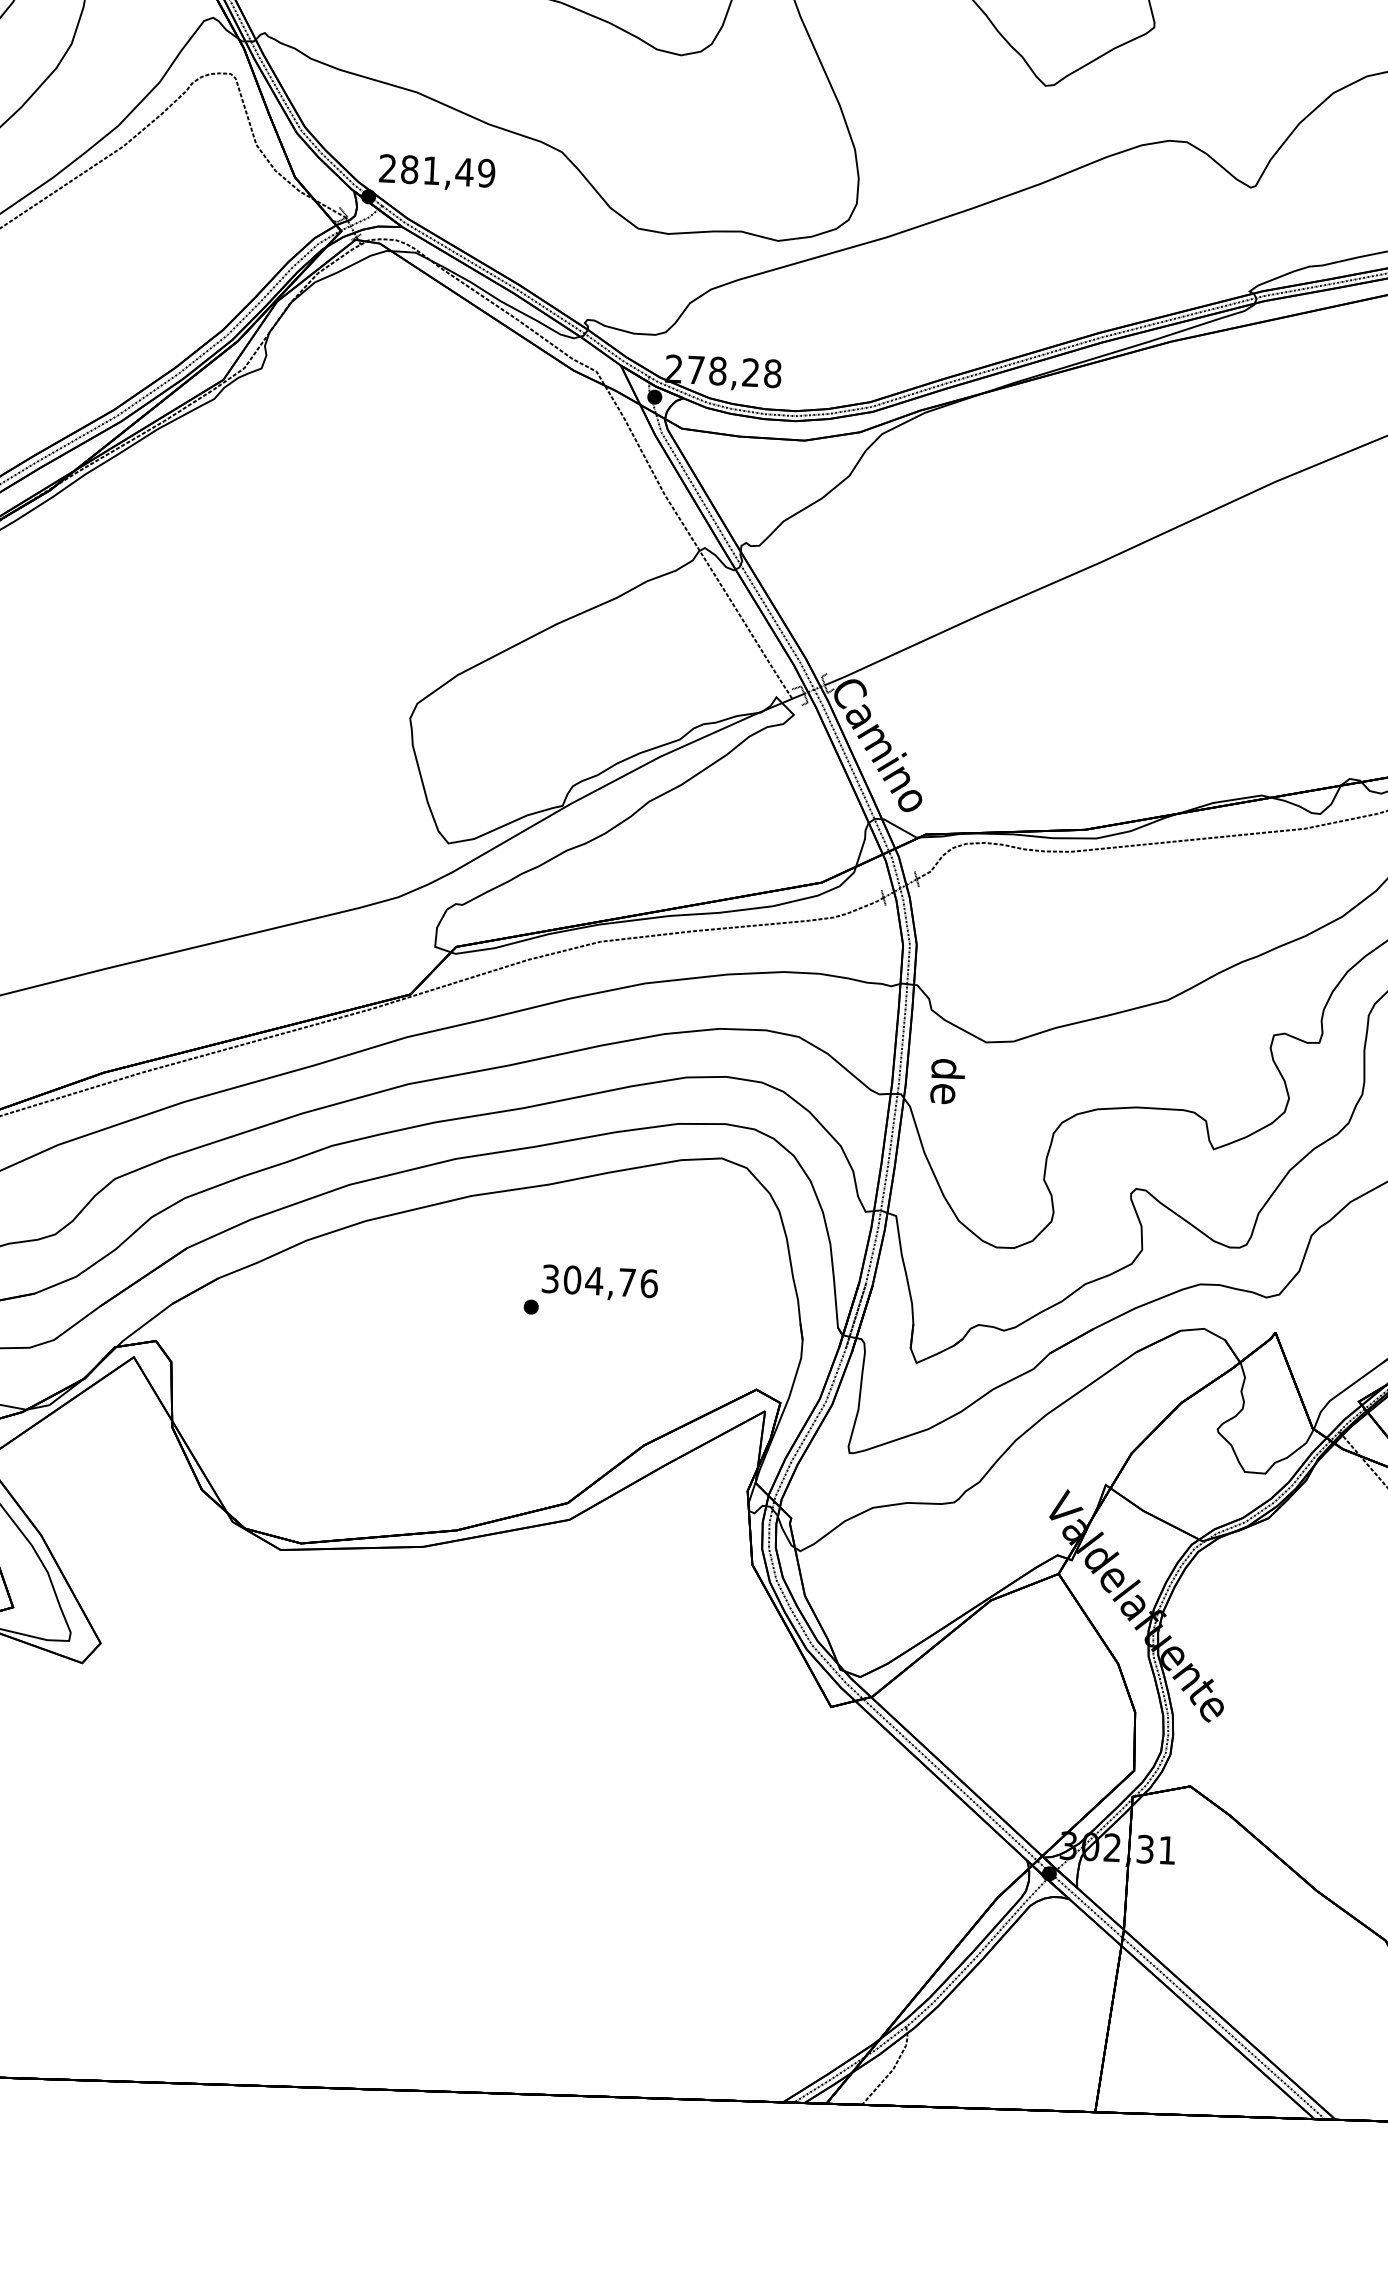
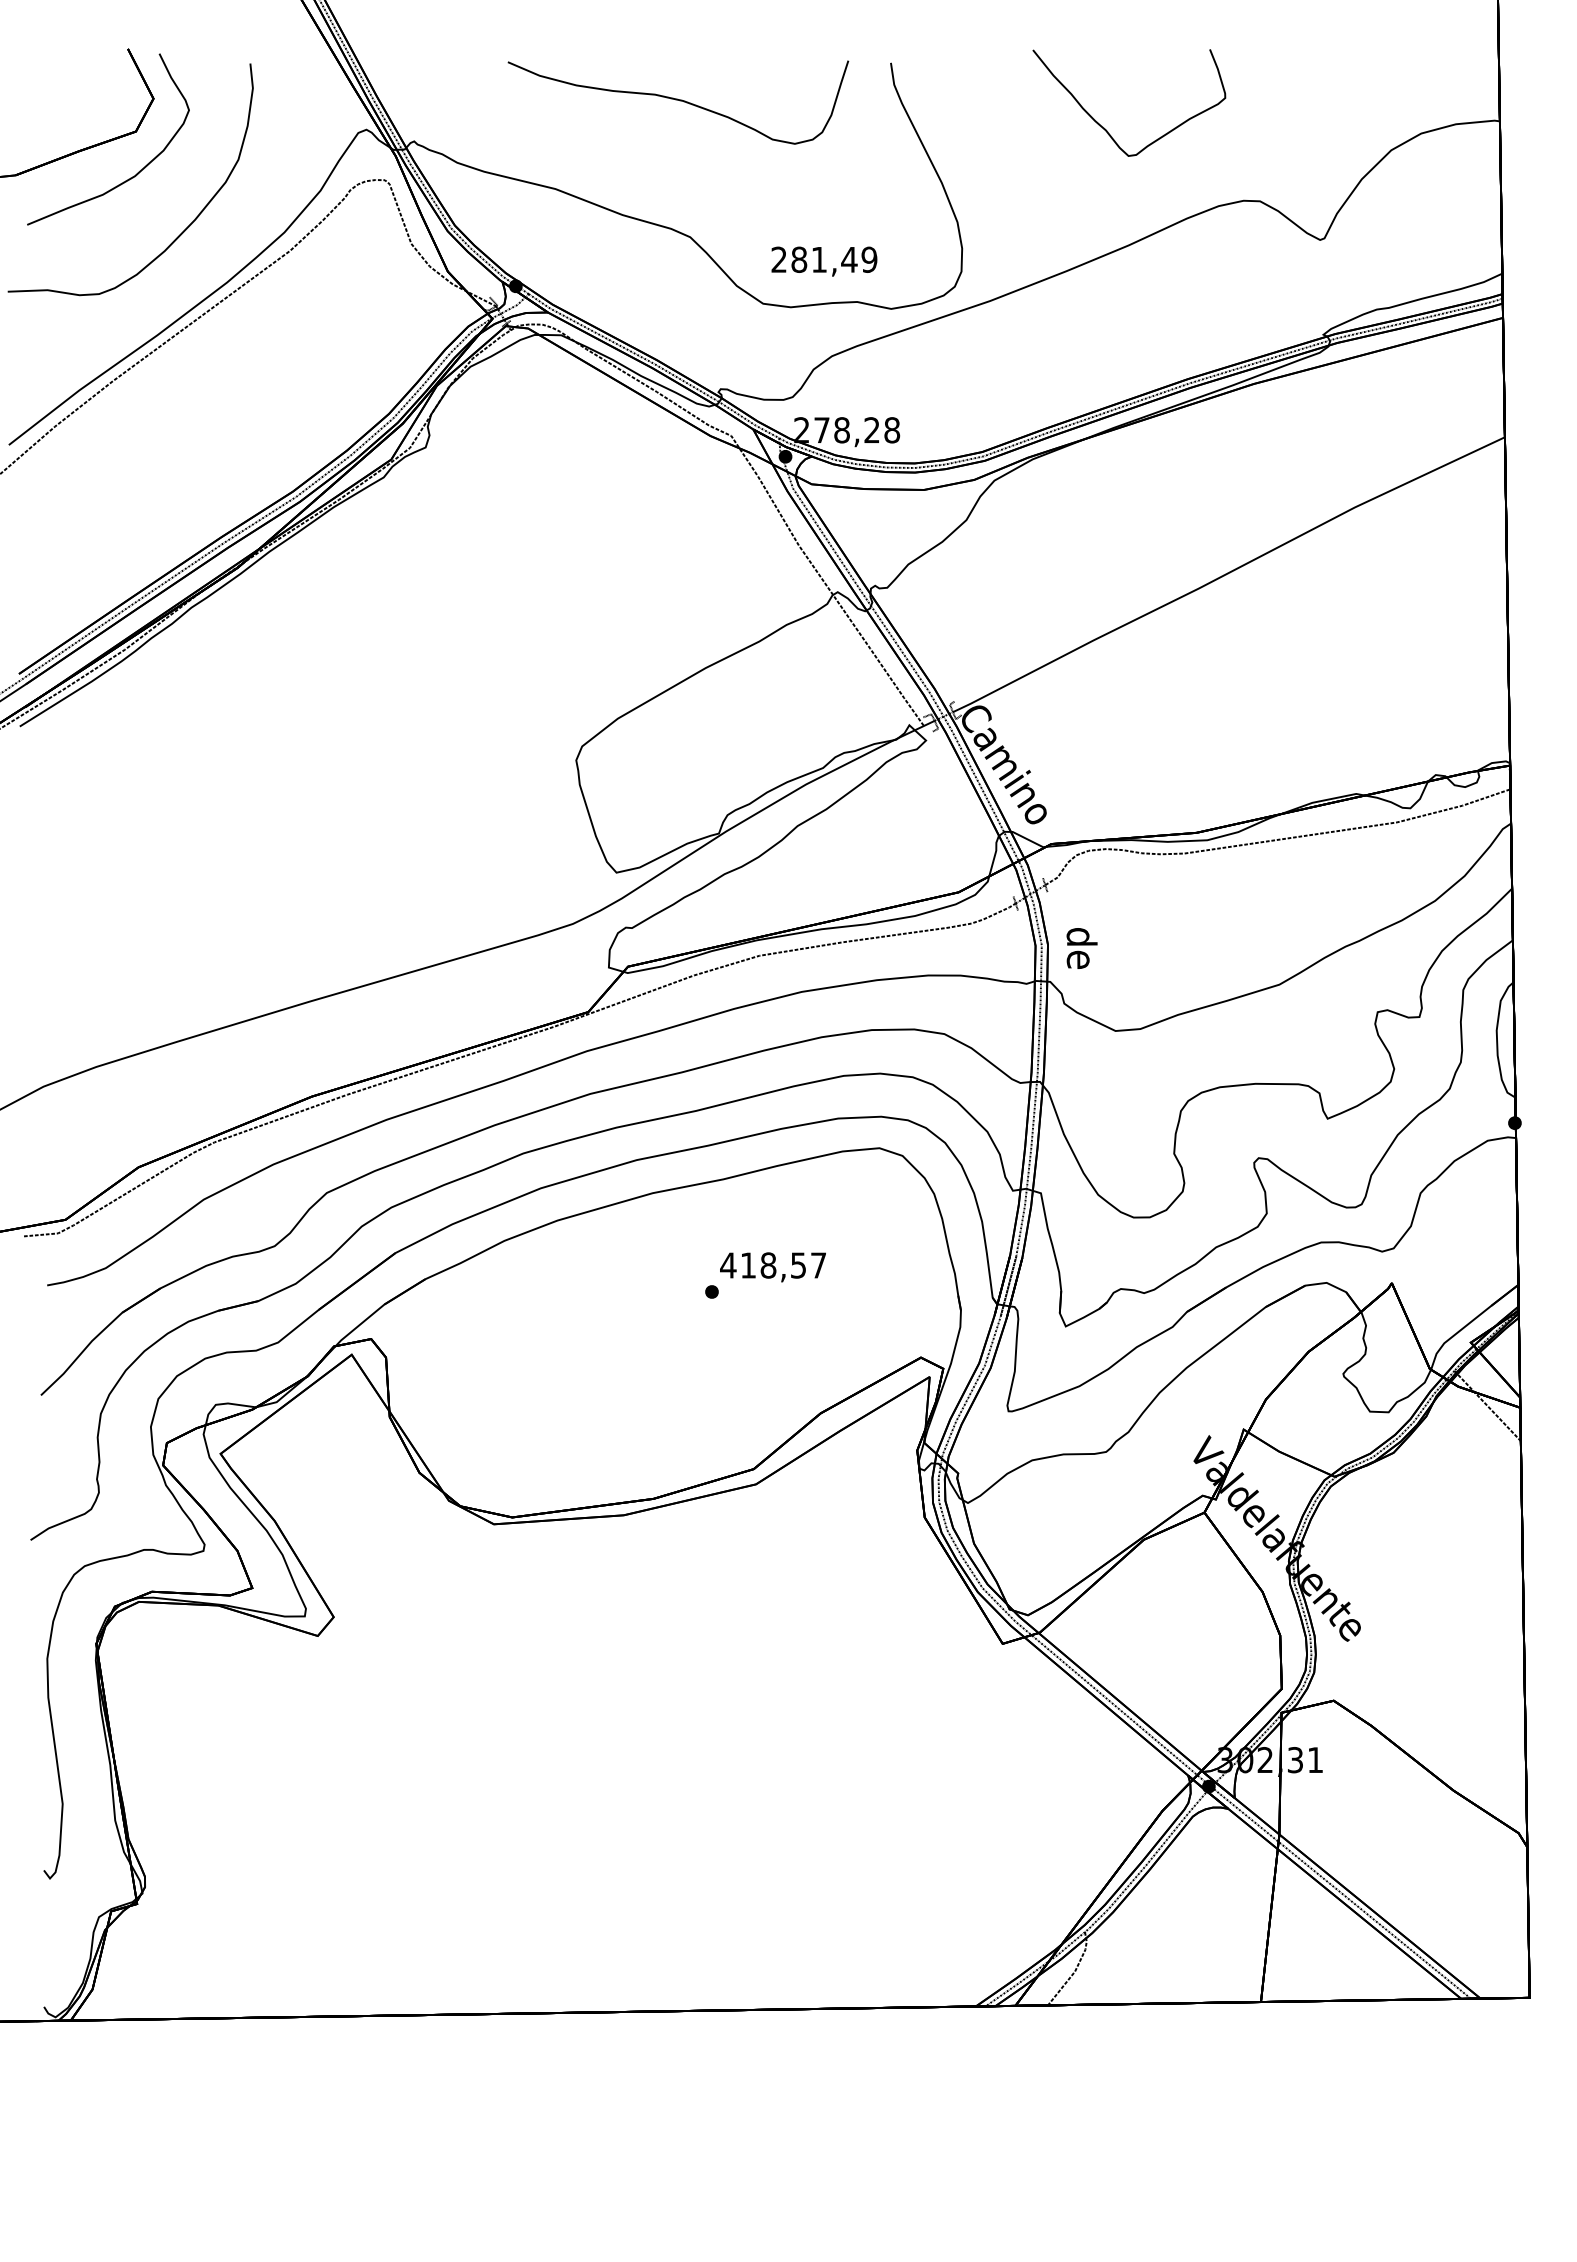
text: (437, 172) -> (824, 261), moved
text: (947, 1081) -> (1081, 948), moved
text: (599, 1281) -> (773, 1265), 304,76 -> 418,57

